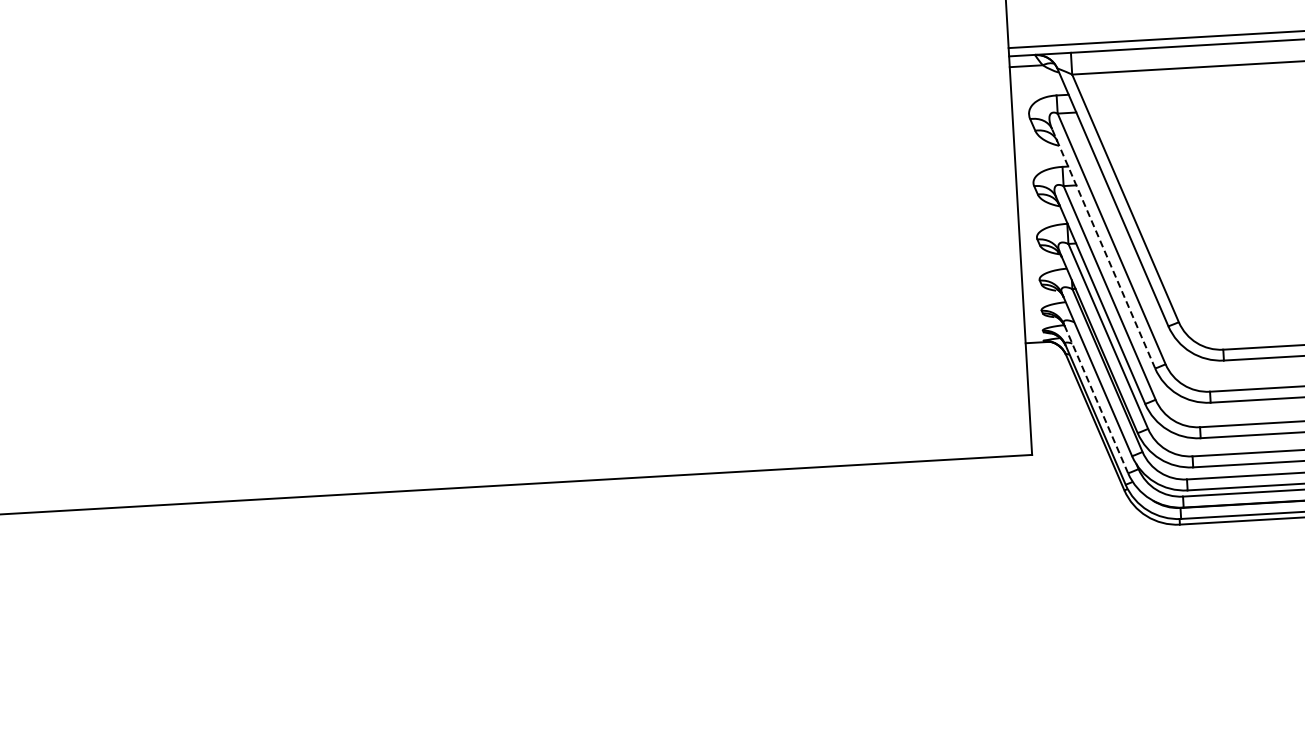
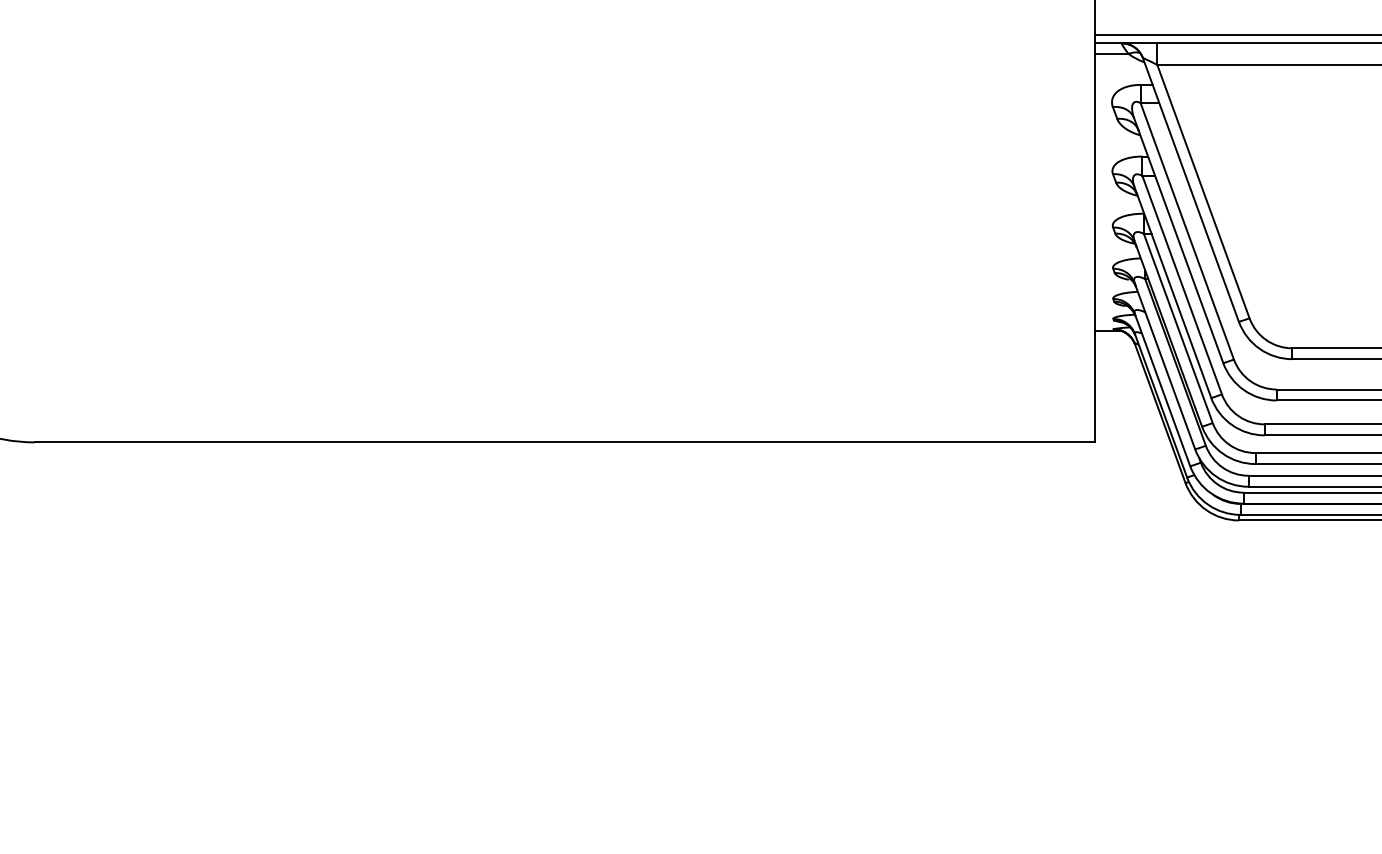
line: (1103, 248) -> (1178, 240), dashed -> solid
line: (1096, 398) -> (1162, 389), dashed -> solid

